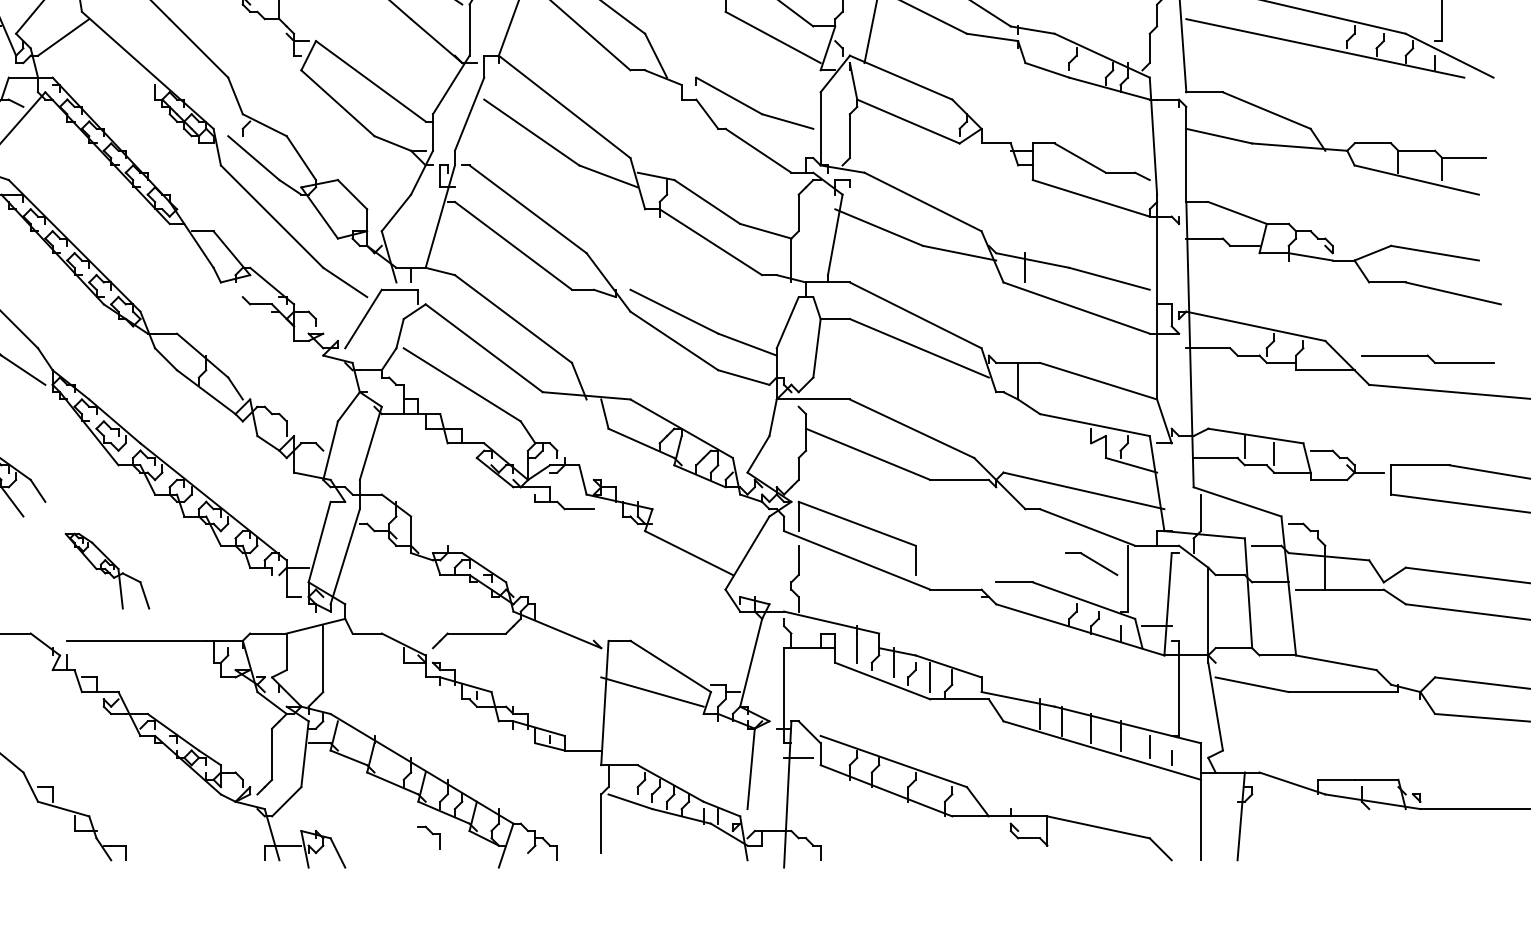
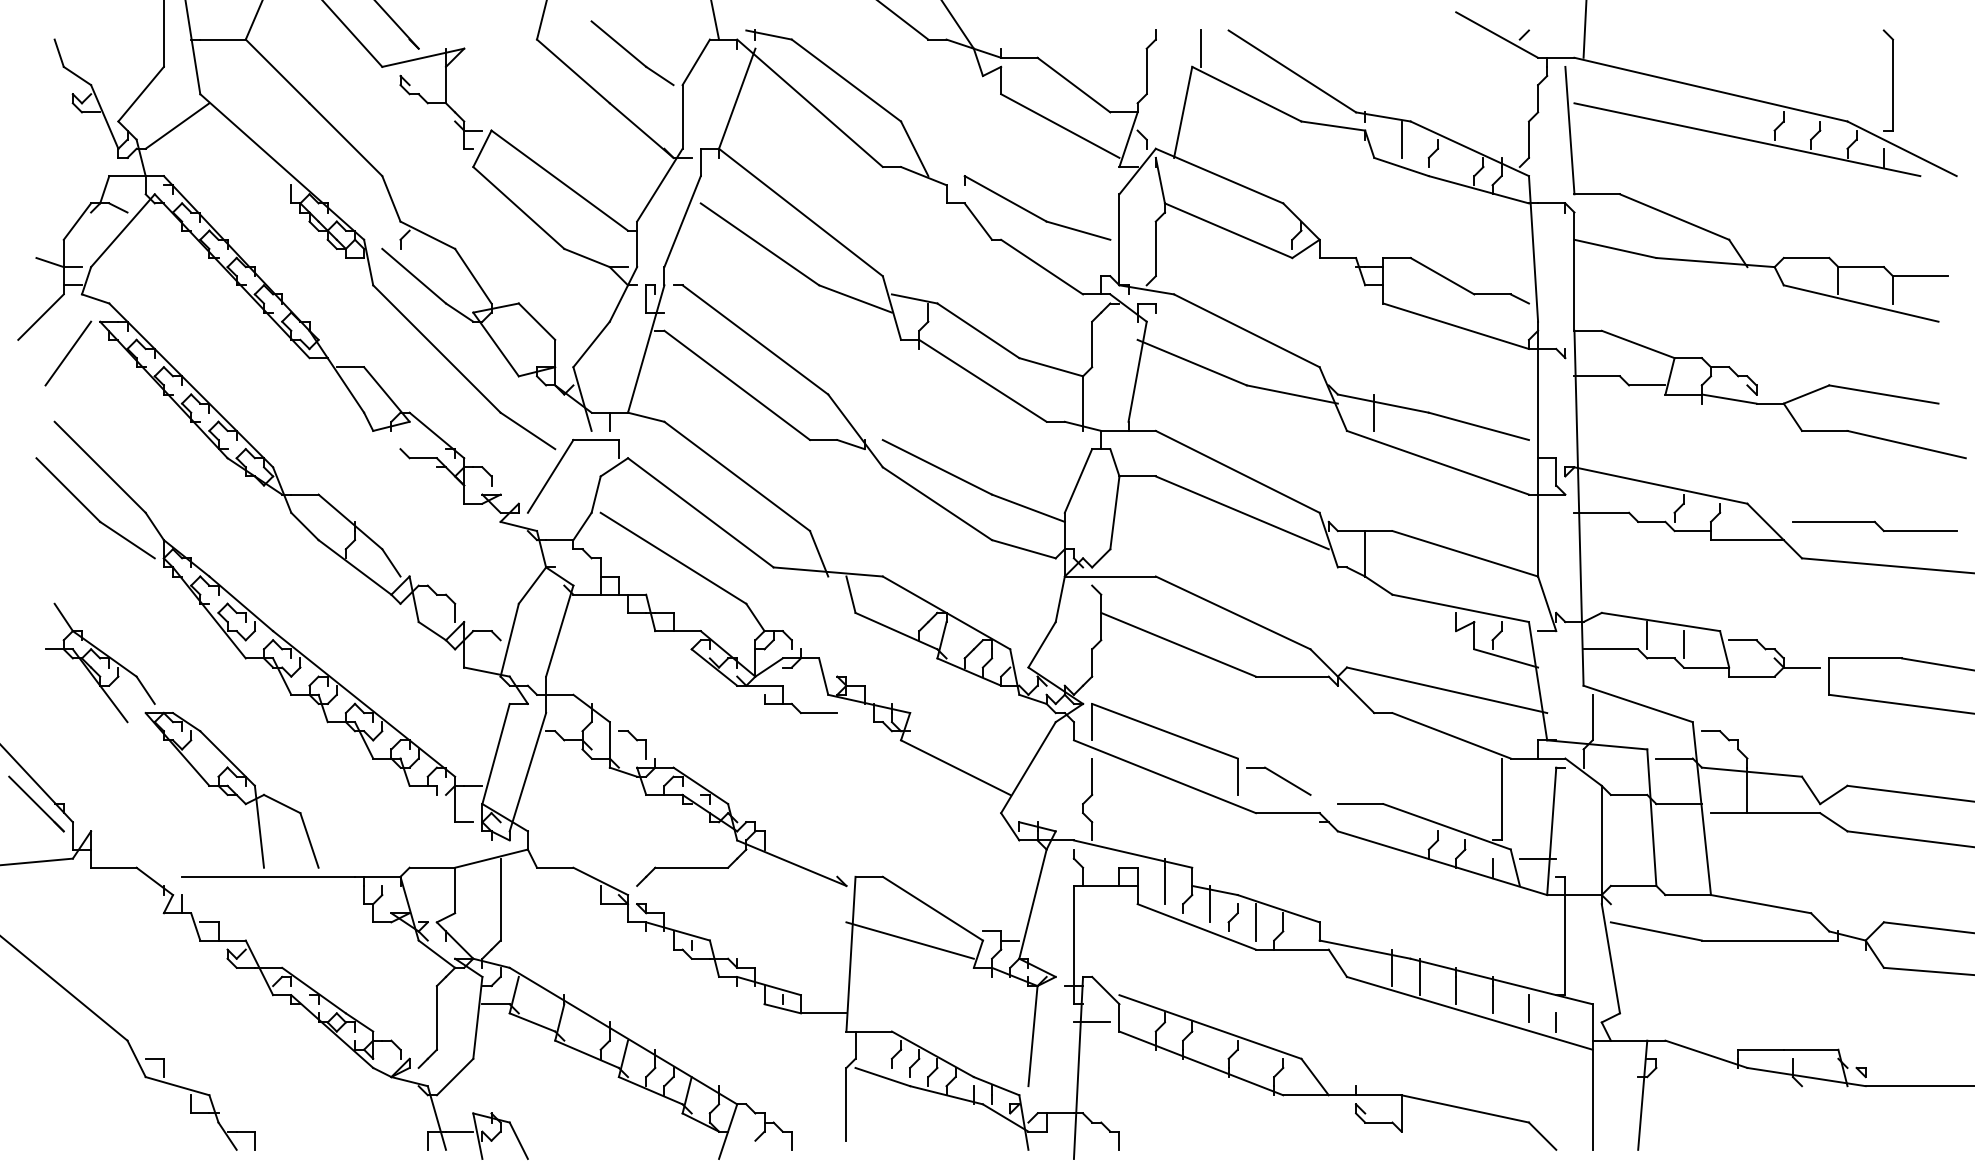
line: (1047, 48) -> (1401, 139), added
part: (1091, 563) -> (1278, 780), moved
part: (107, 570) -> (231, 789), size x1.67
part: (429, 837) -> (632, 744), moved

